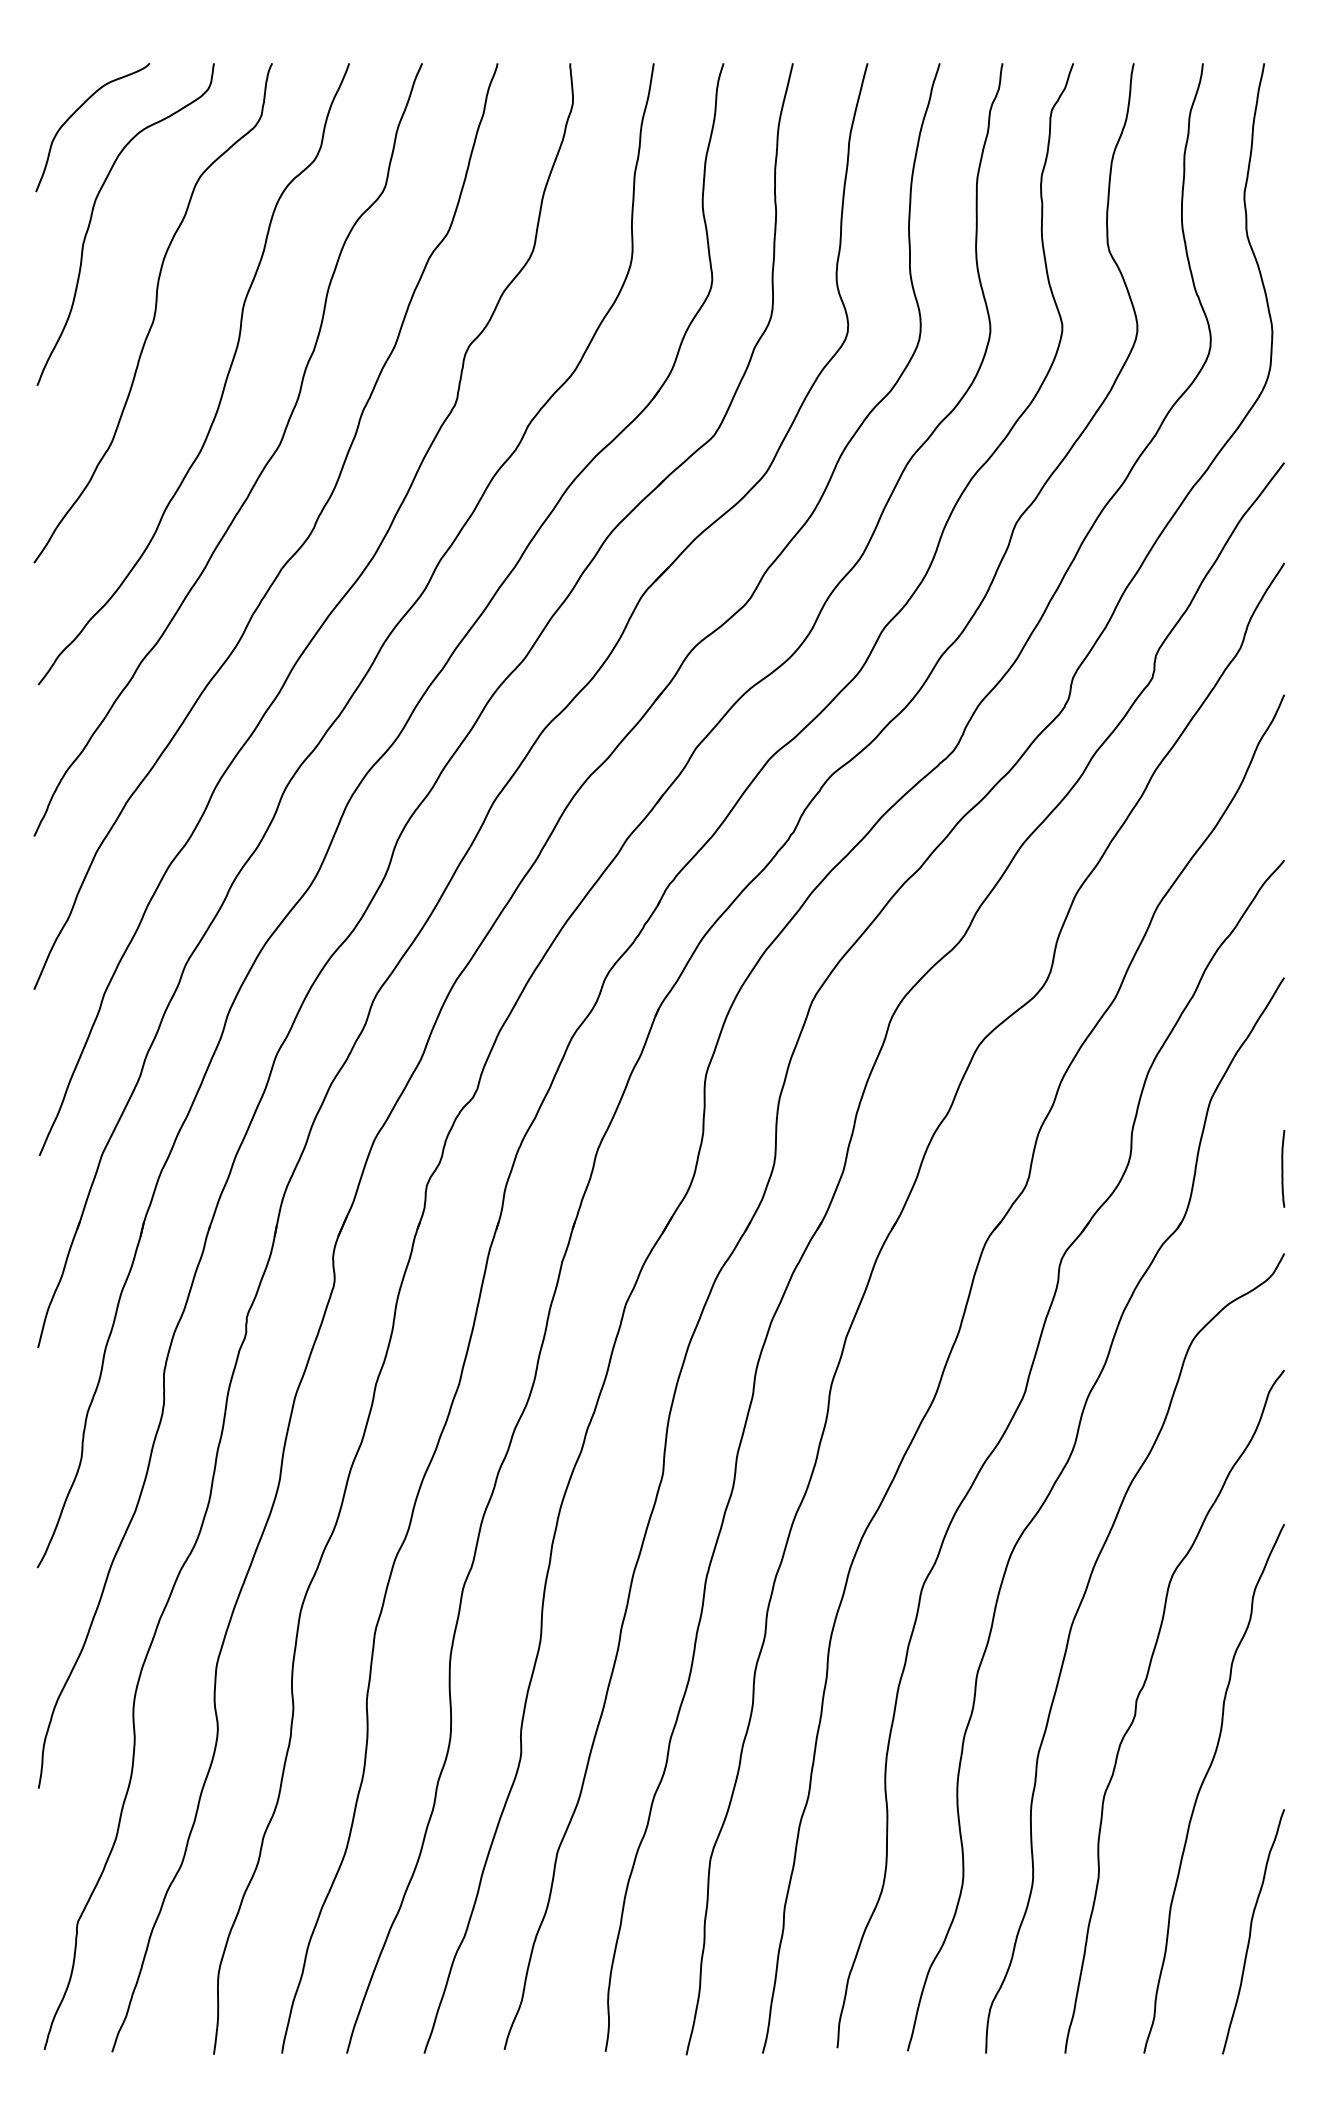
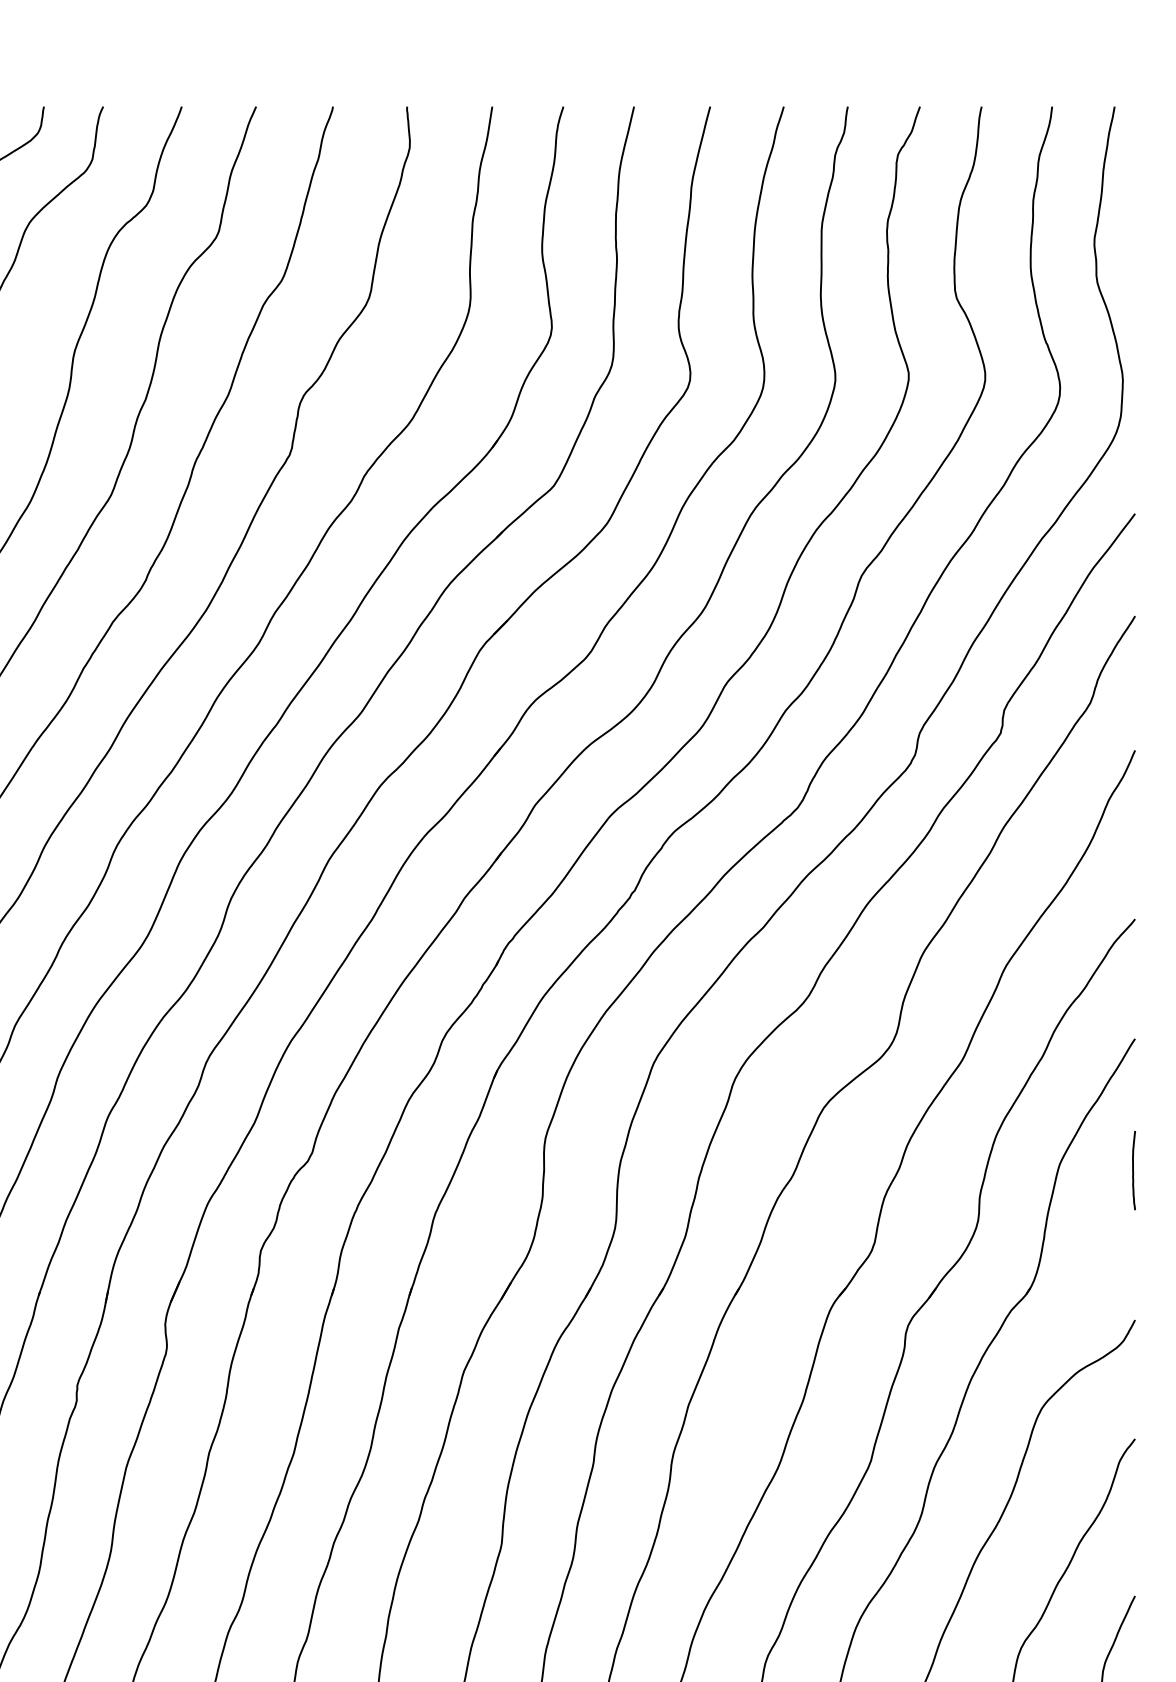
curve: (1283, 1168) -> (1134, 1170), moved

